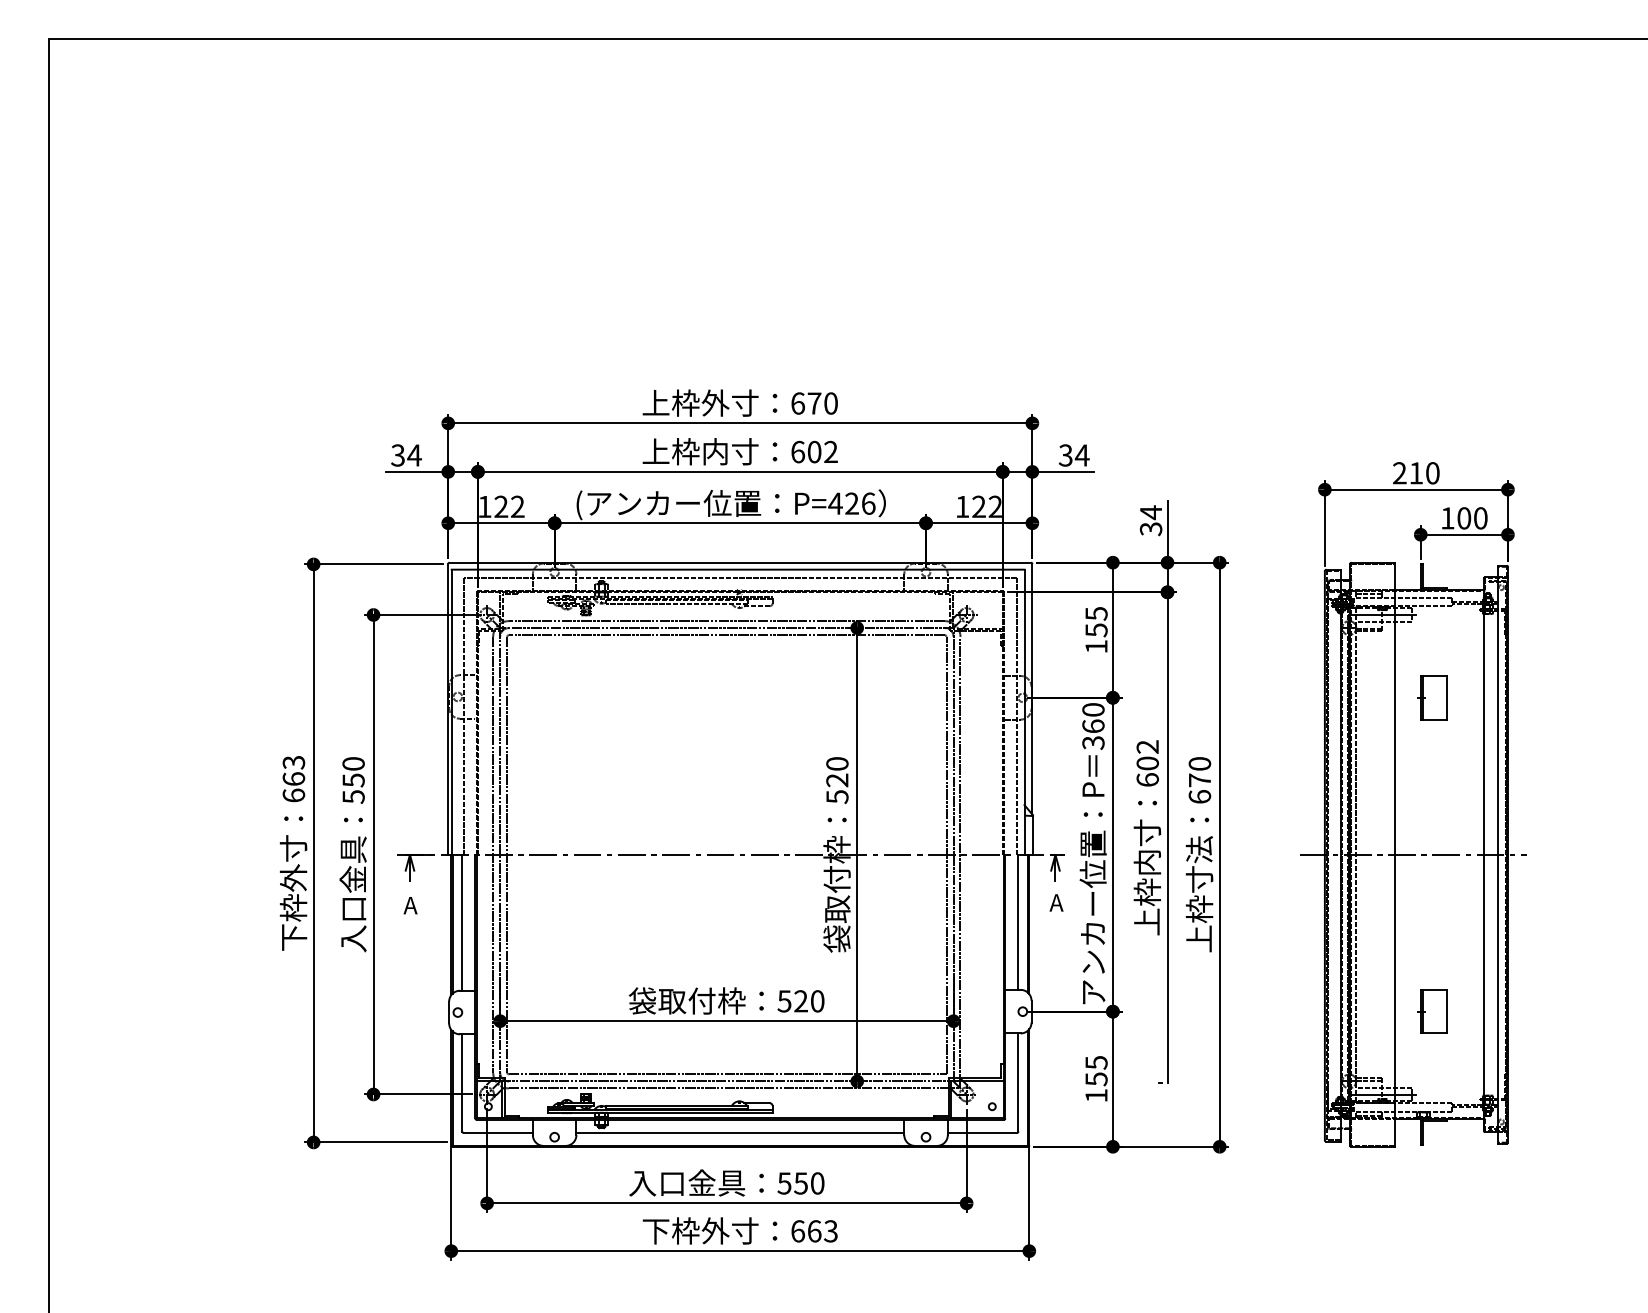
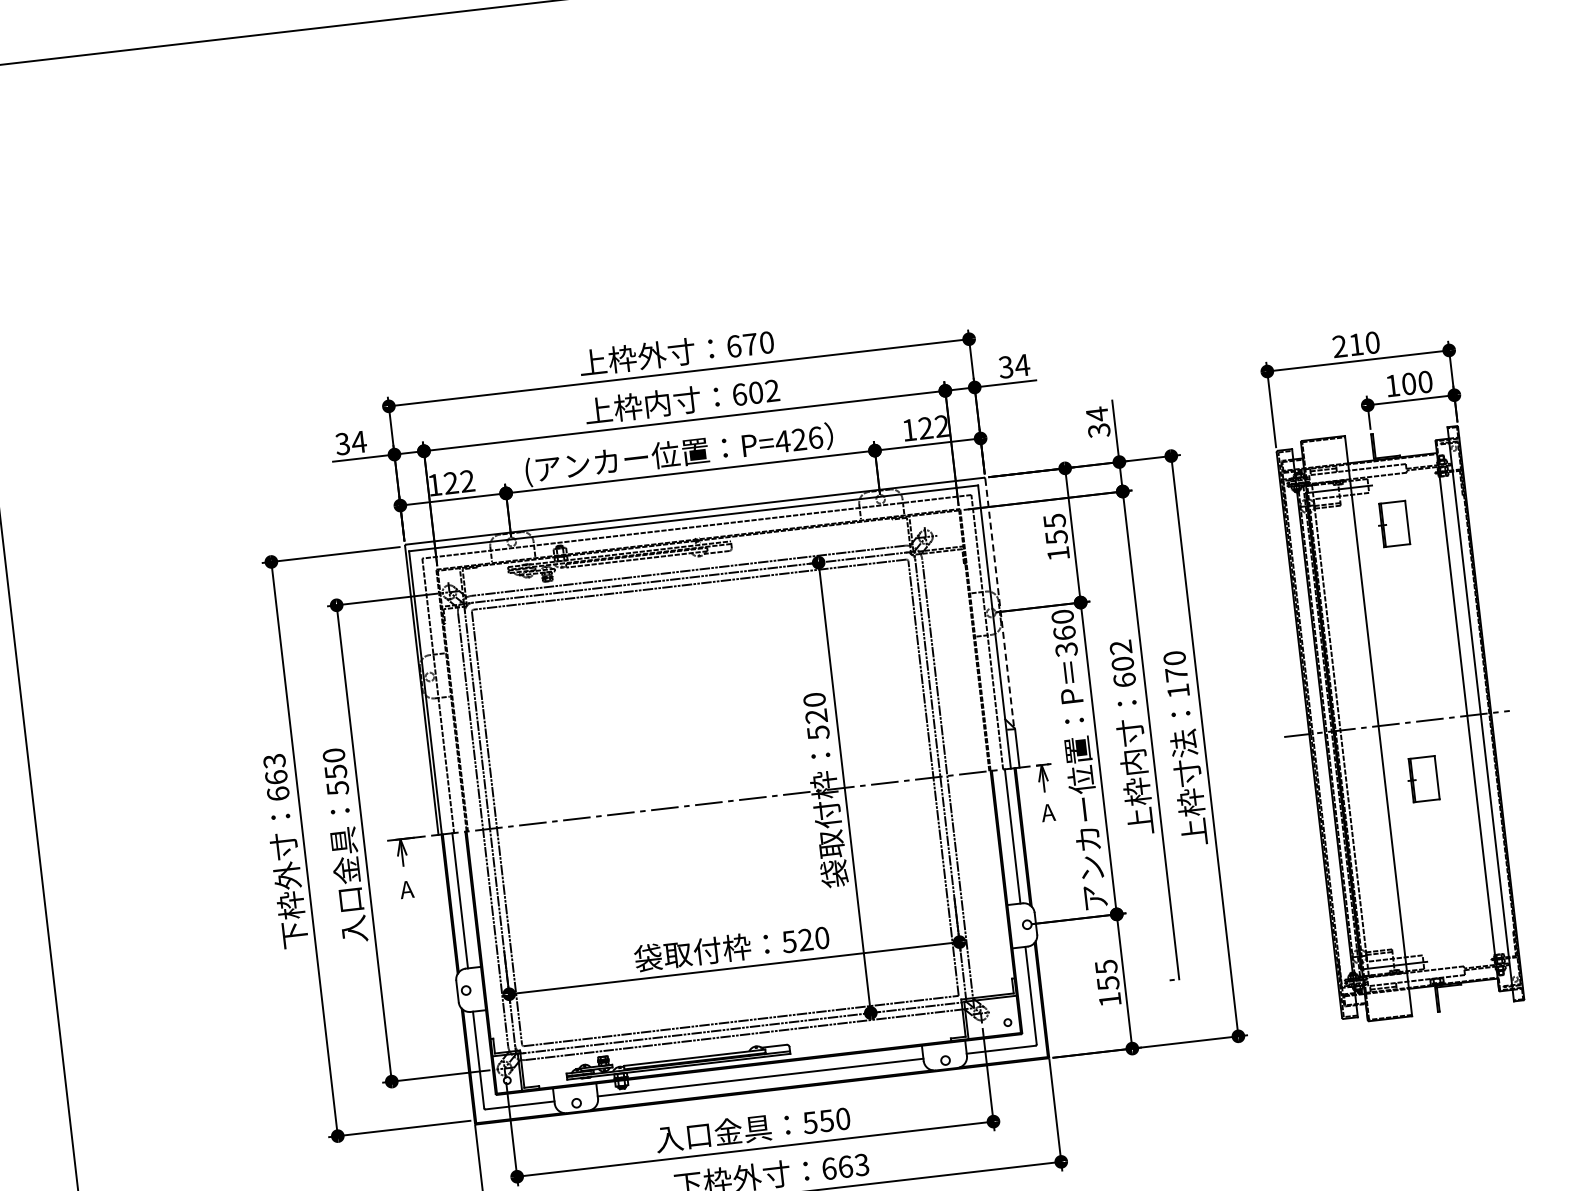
line: (1032, 689) -> (999, 603), solid -> dashed
part: (1432, 697) -> (1393, 523), moved
text: (1199, 796) -> (1178, 690), 670 -> 170
part: (1432, 1011) -> (1422, 779), moved

